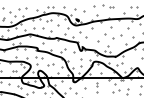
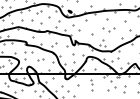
part: (113, 36) -> (109, 29), size x0.6

